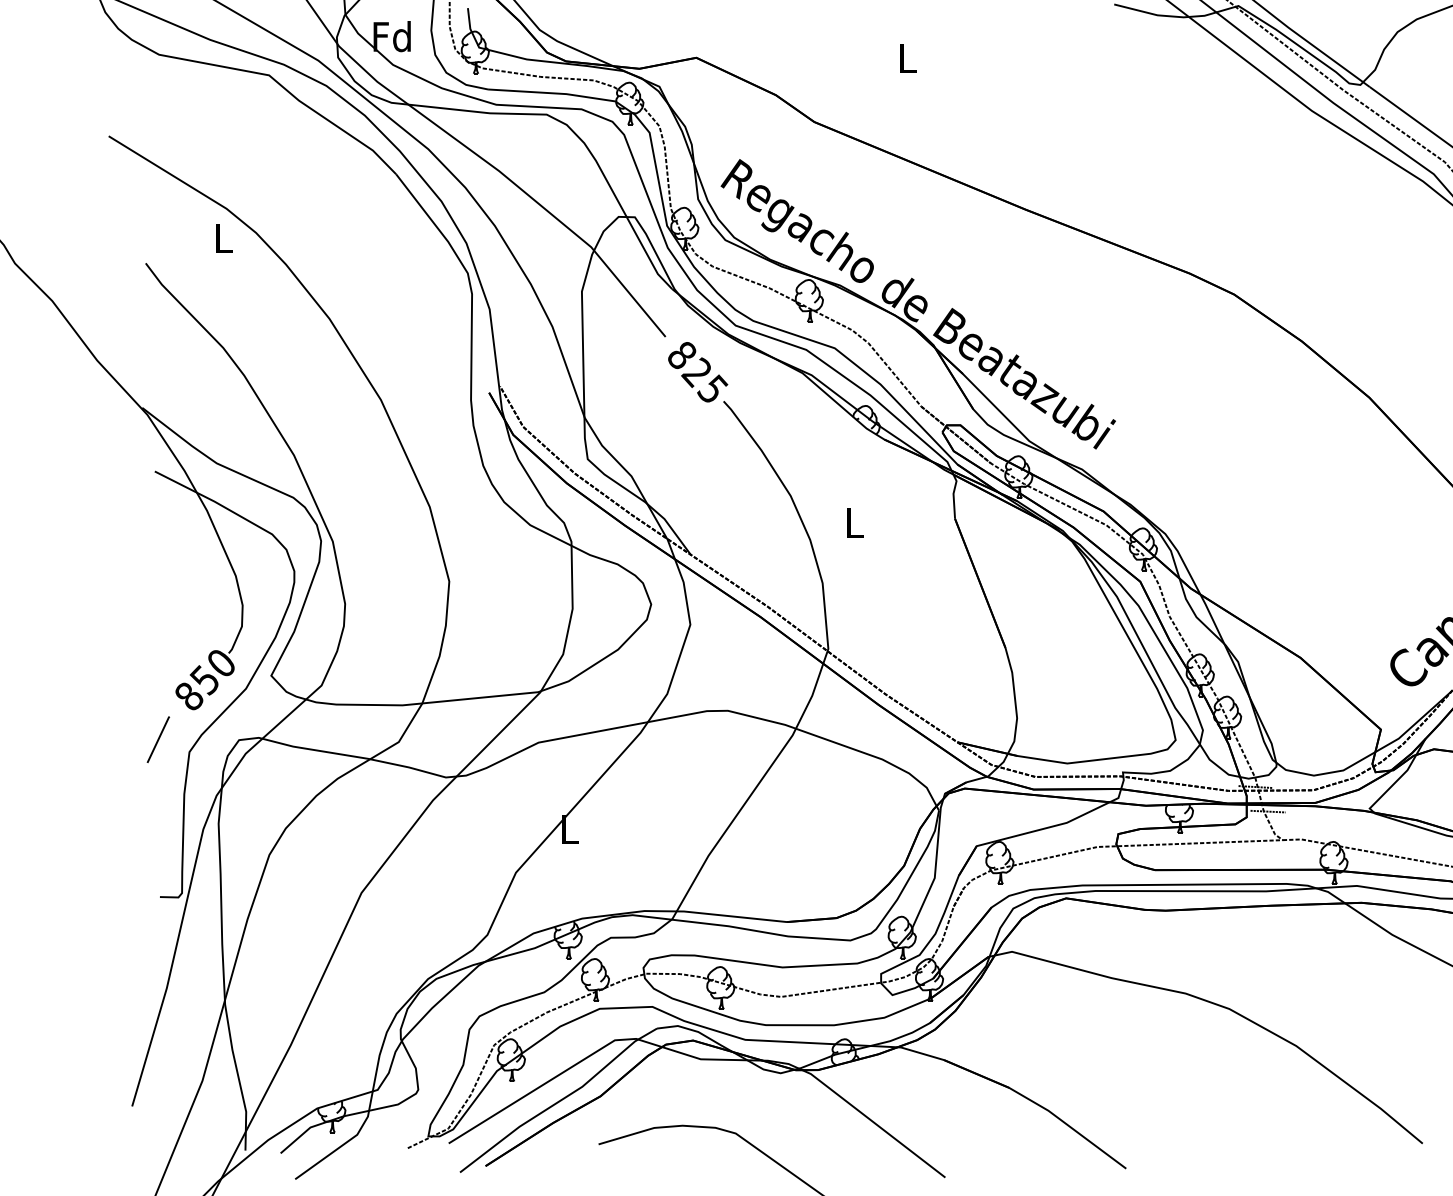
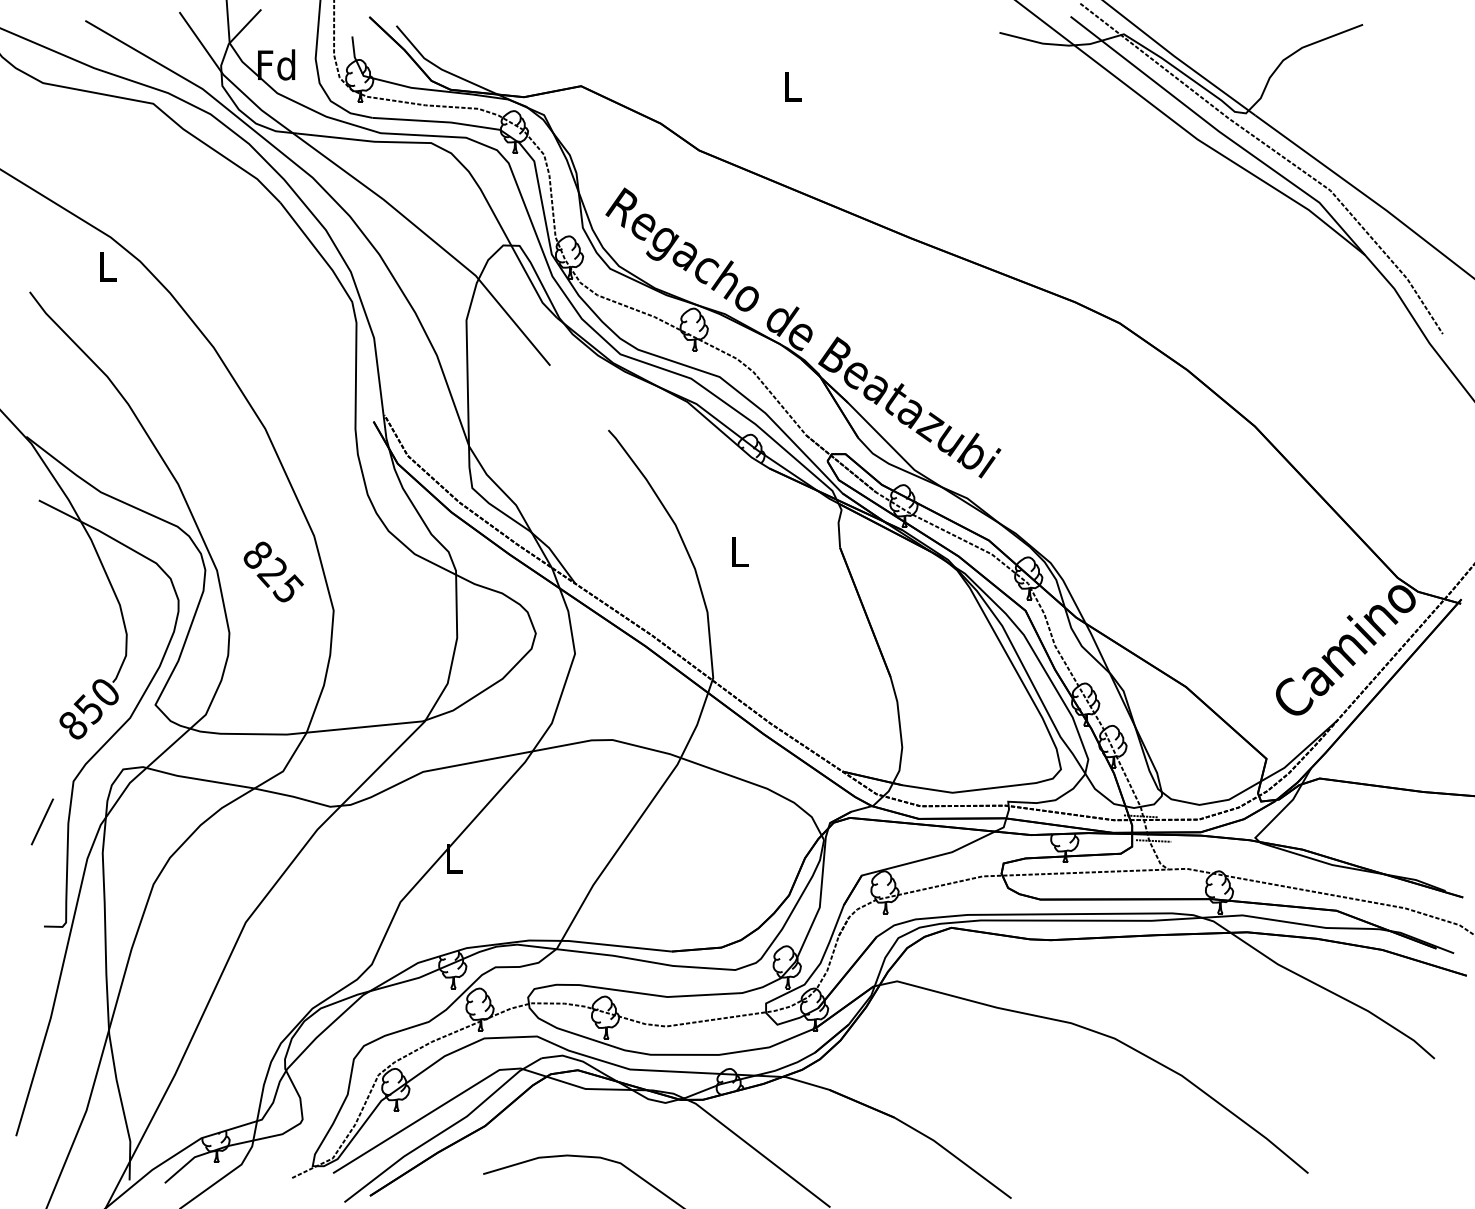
text: (697, 371) -> (273, 571), moved
line: (158, 739) -> (42, 821), moved

